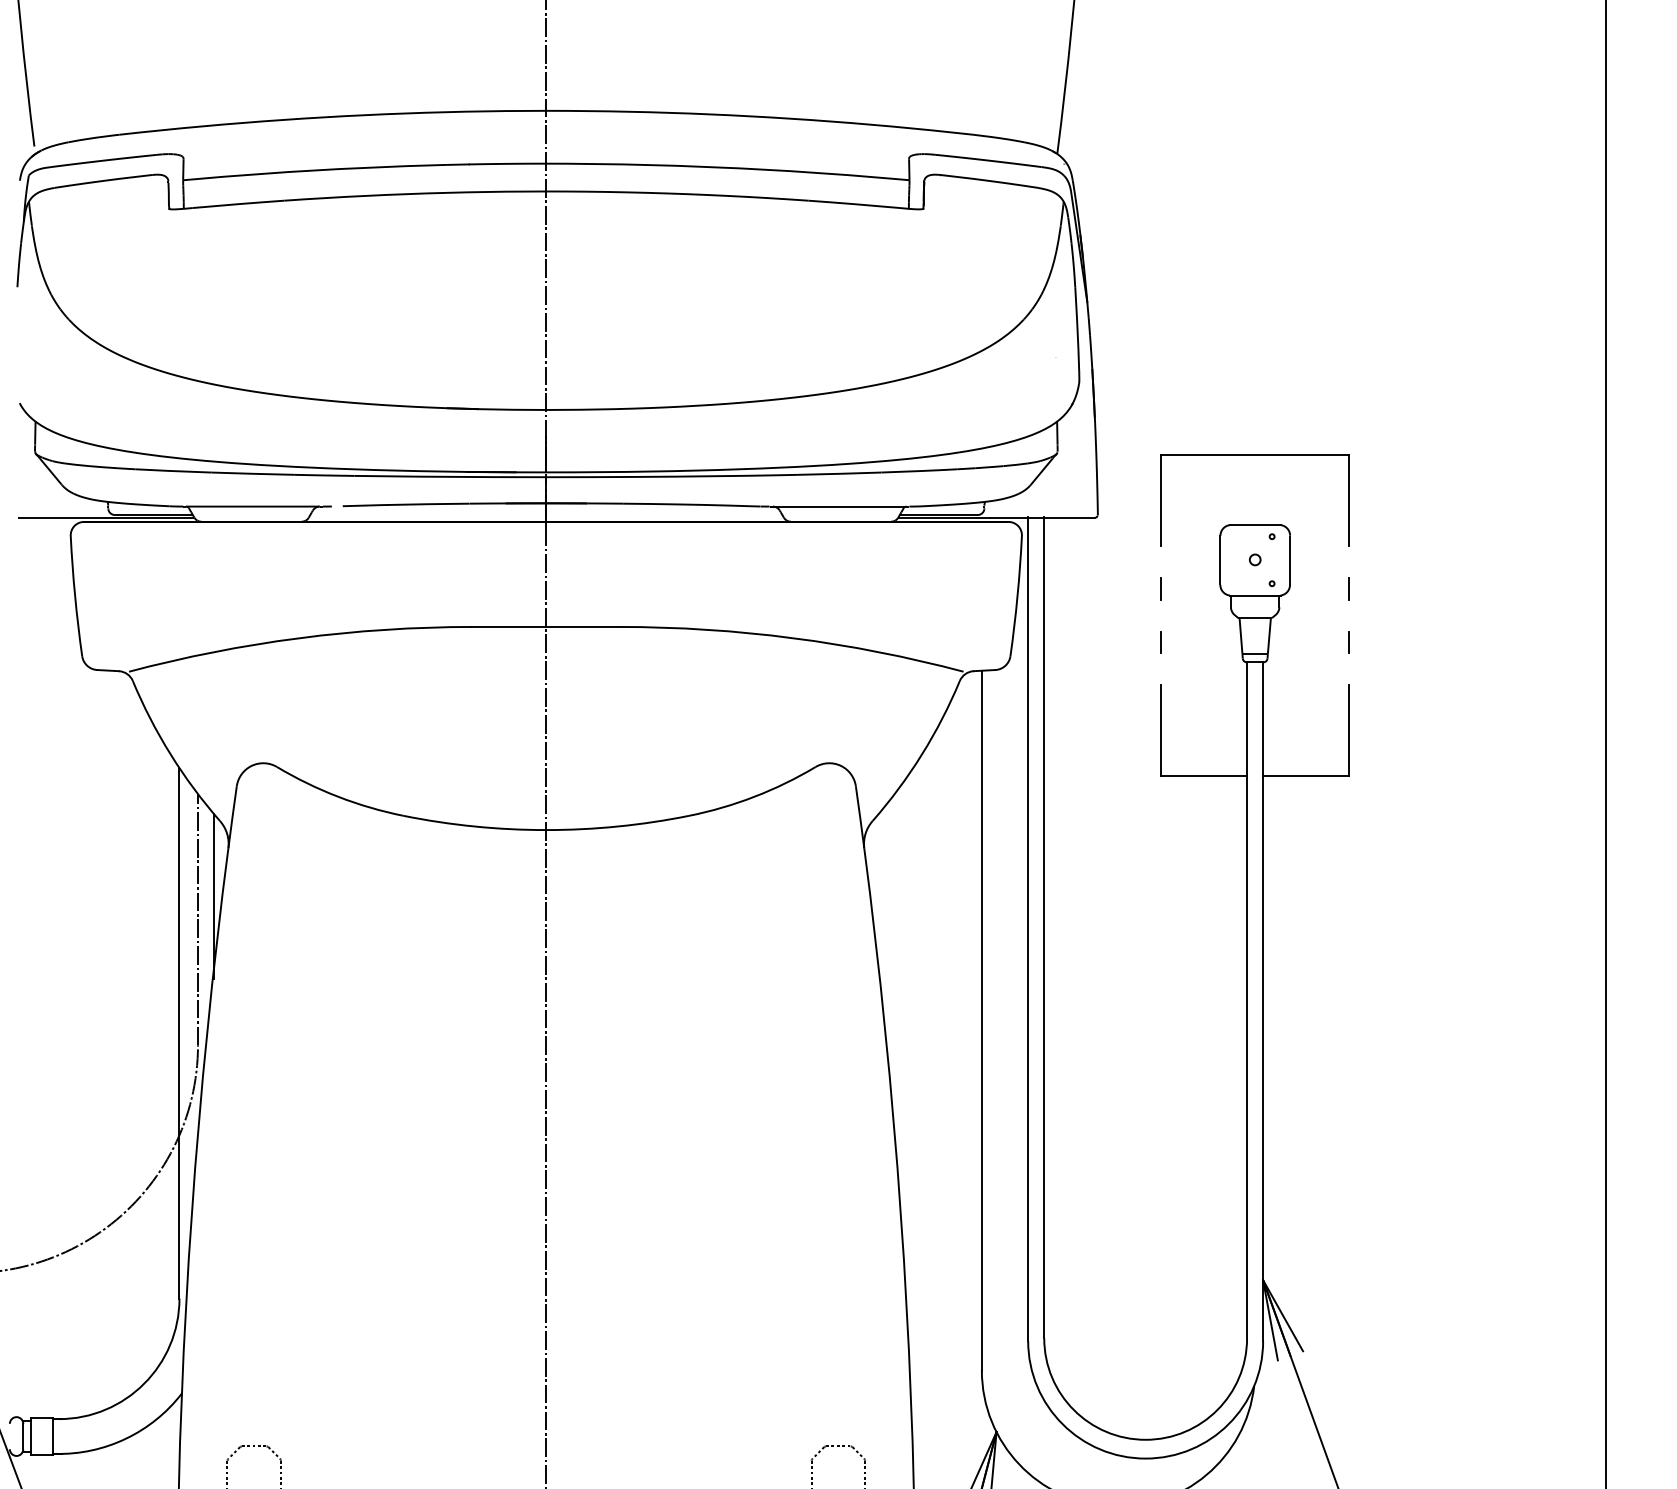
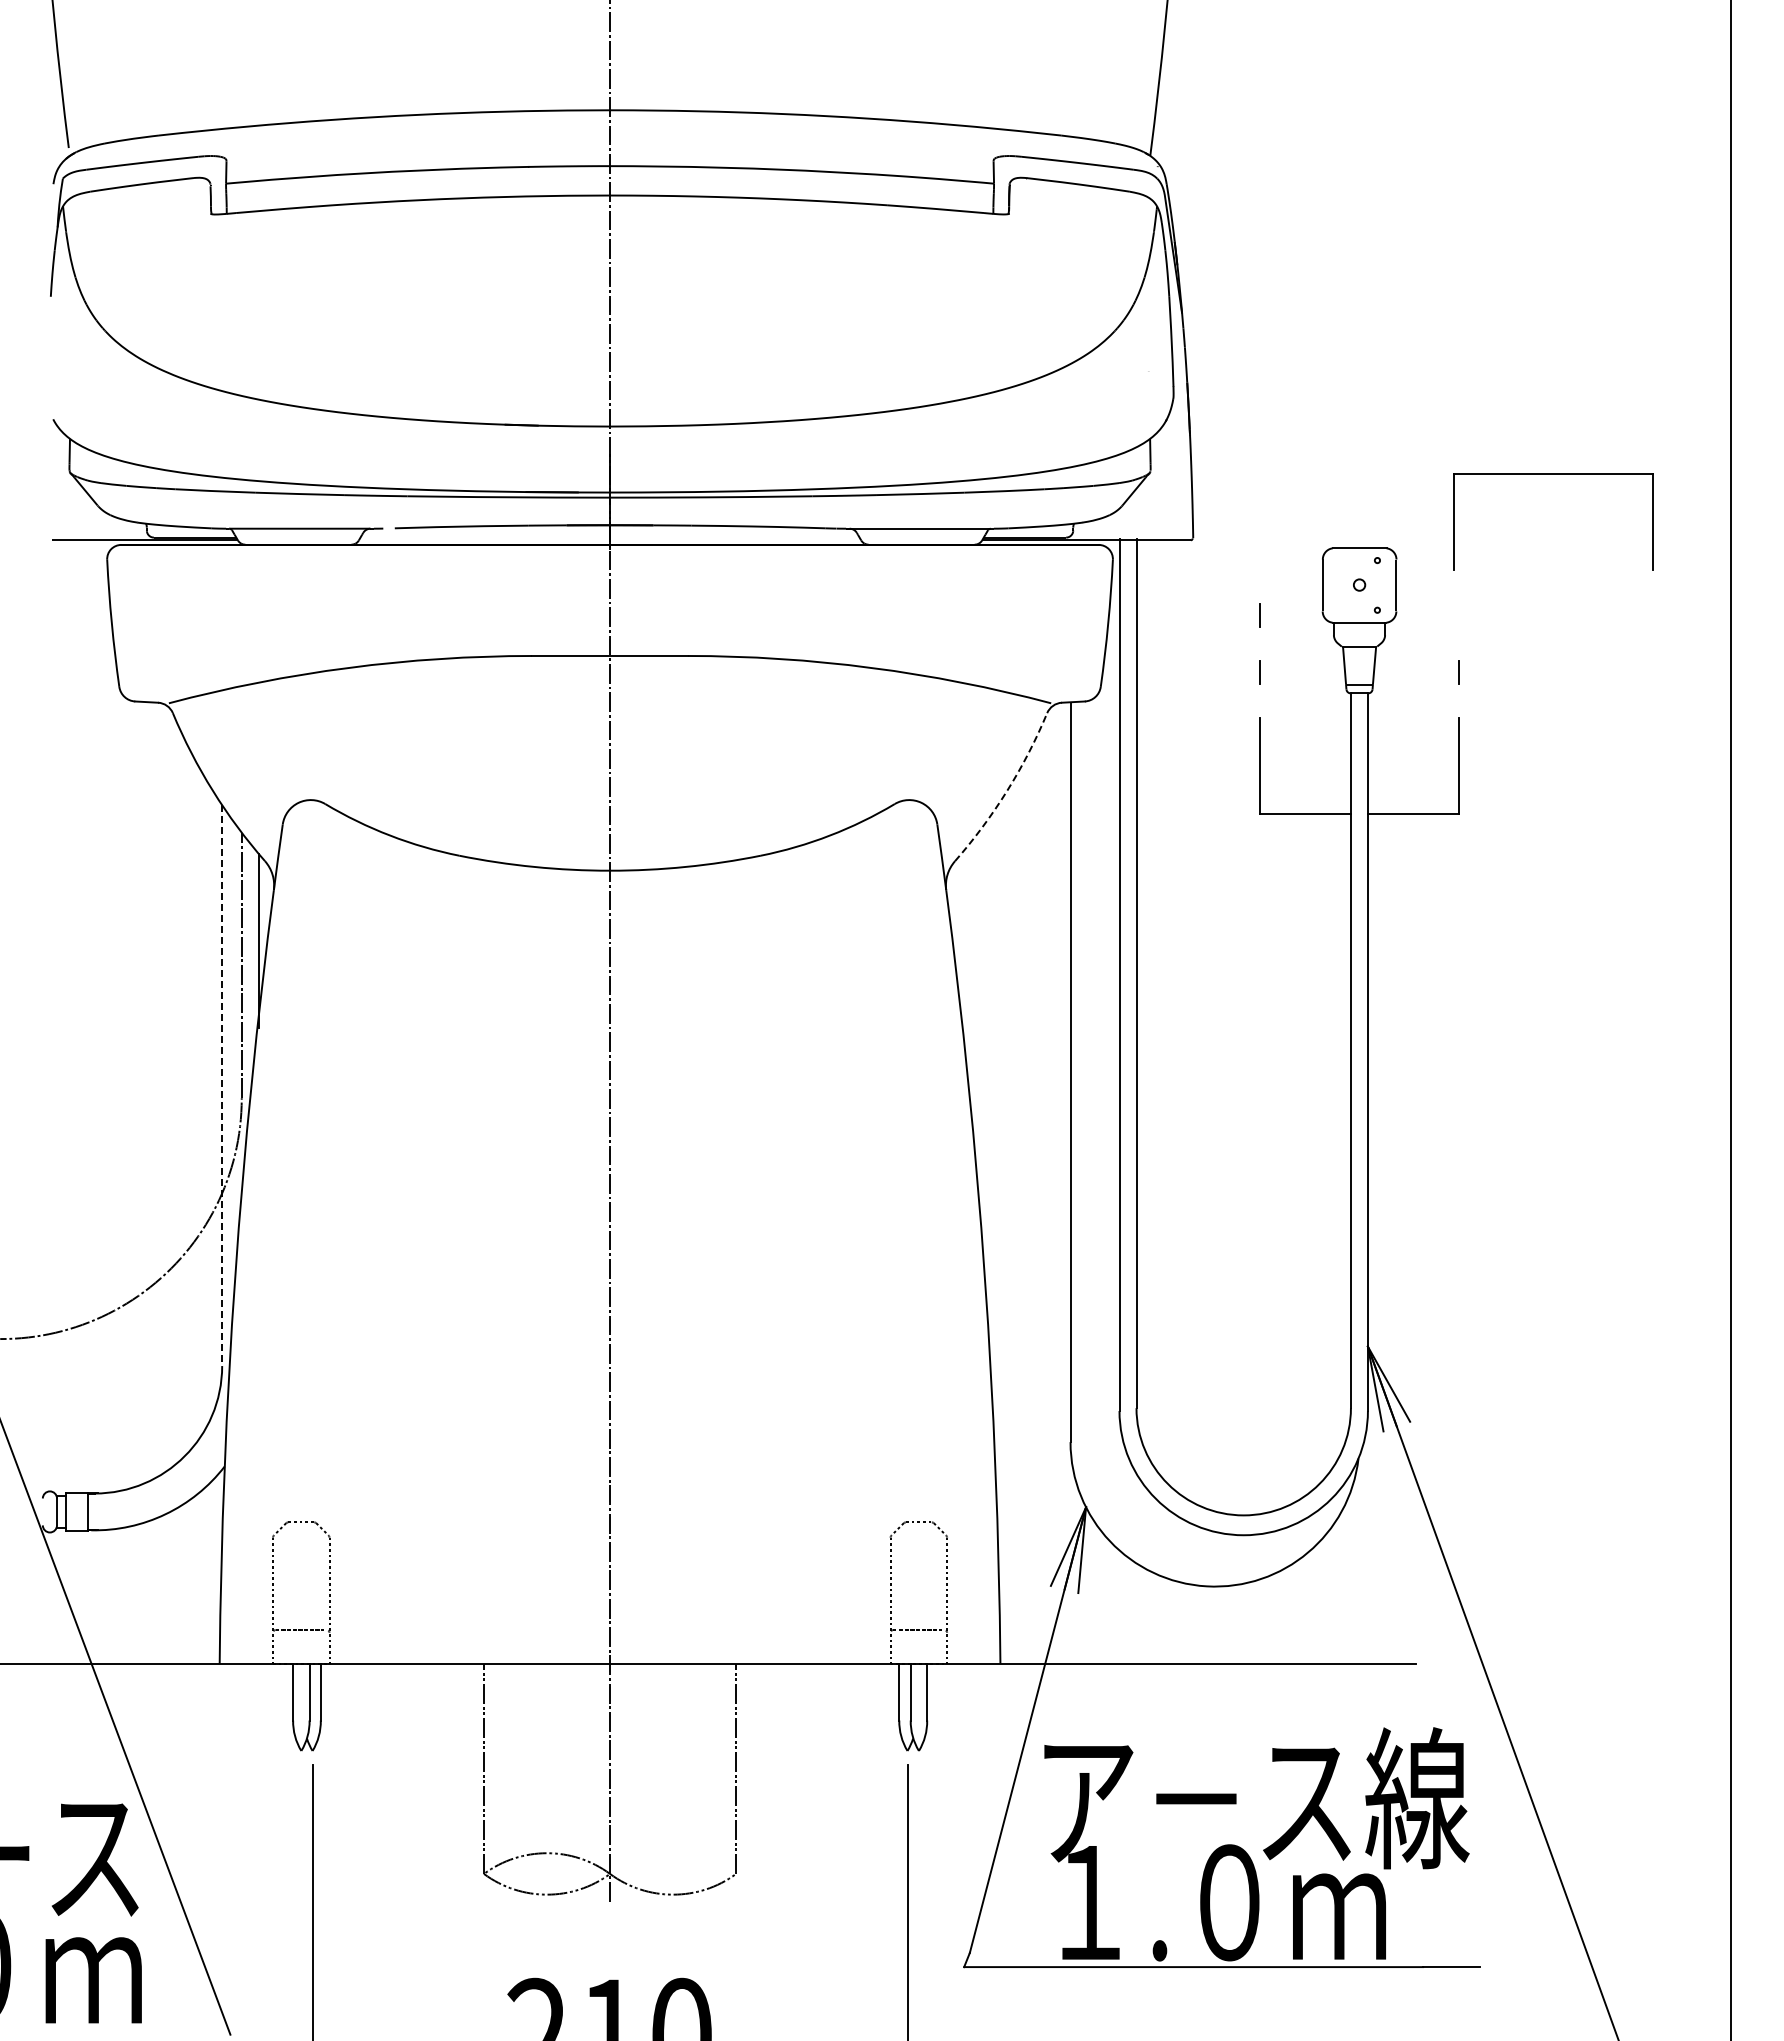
part: (1255, 455) -> (1553, 474), moved
line: (1348, 588) -> (1458, 615), removed
arc: (922, 754) -> (1007, 790), solid -> dashed
line: (179, 1034) -> (222, 1086), solid -> dashed

